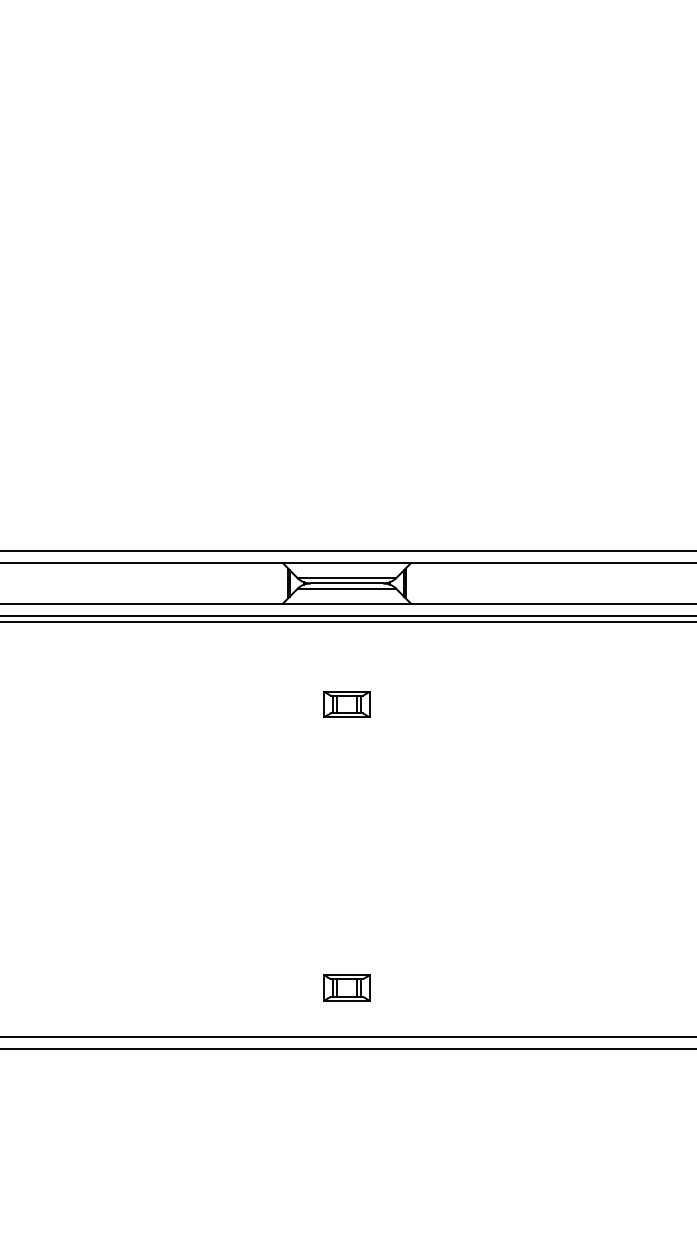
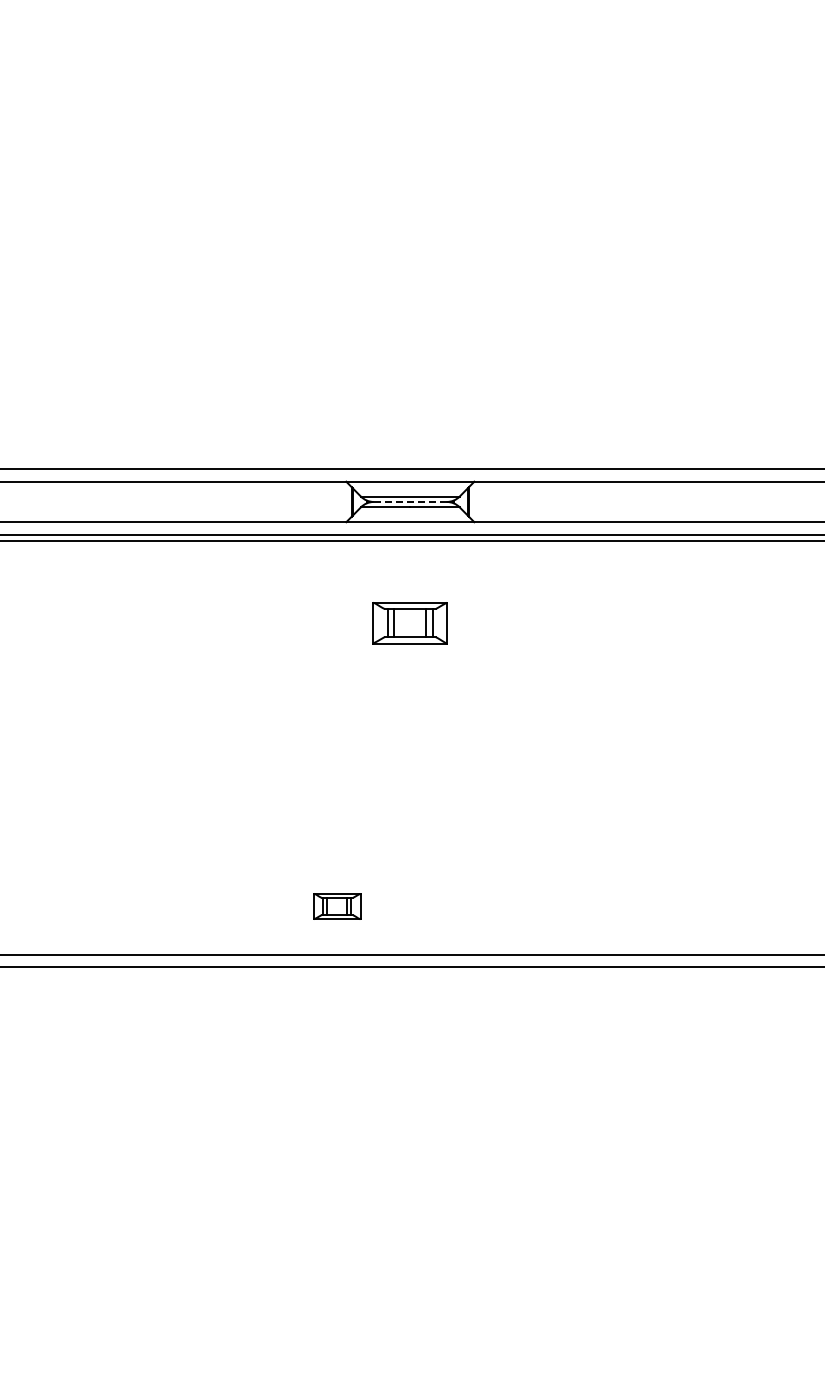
line: (346, 582) -> (409, 501), solid -> dashed
part: (347, 703) -> (410, 622), size x1.6
part: (347, 987) -> (337, 906), moved

